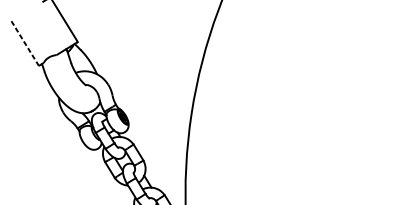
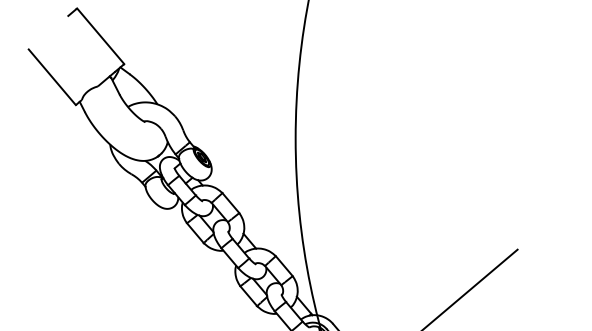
line: (25, 43) -> (52, 77), dashed -> solid

